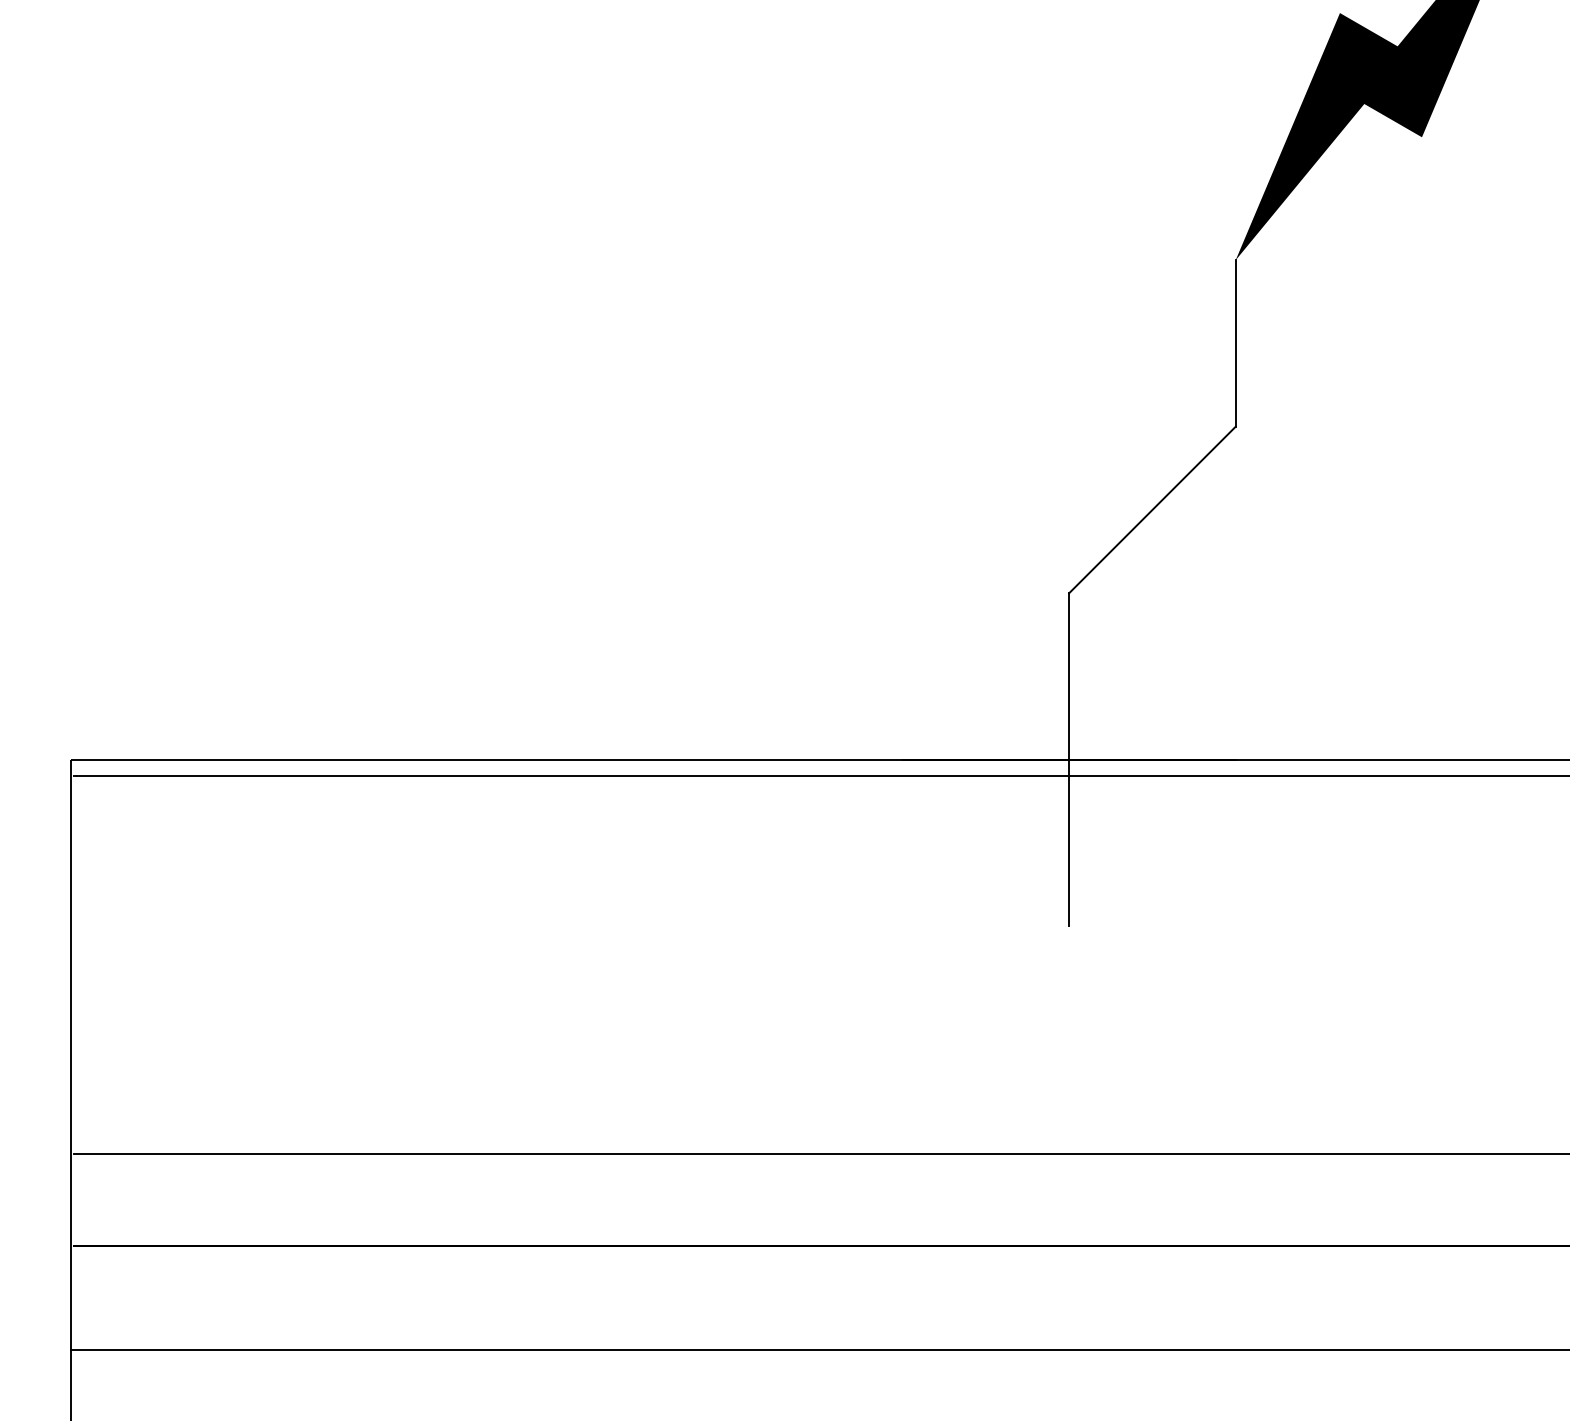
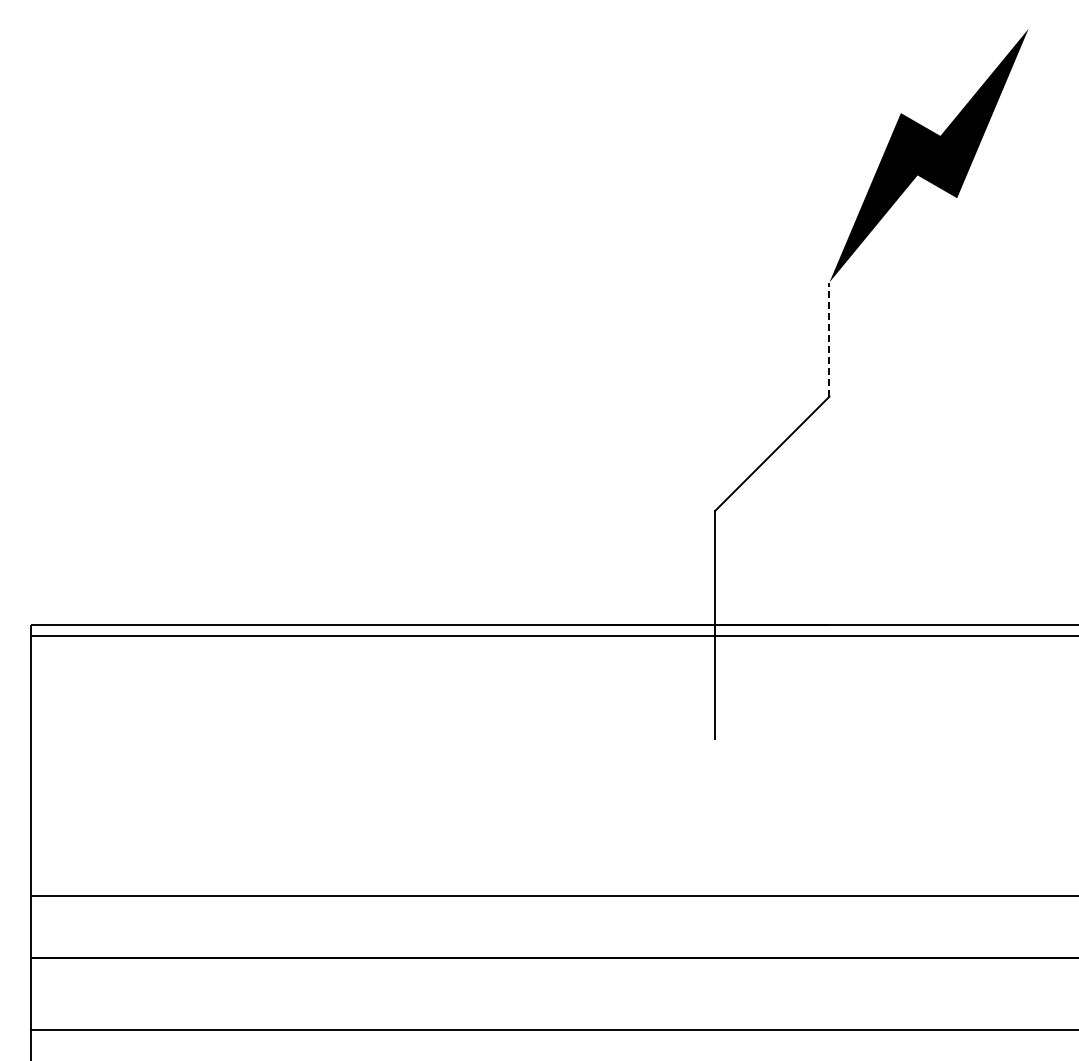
line: (1235, 343) -> (829, 339), solid -> dashed

